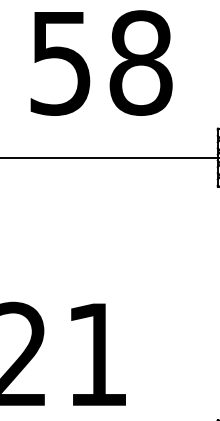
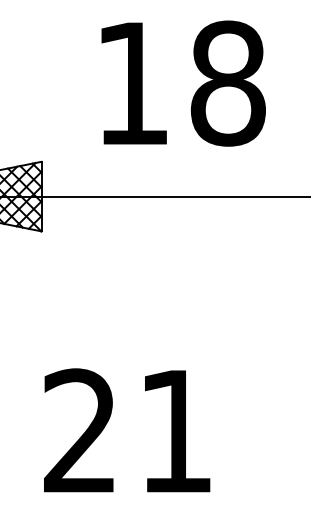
text: (59, 63) -> (131, 84), 58 -> 18

